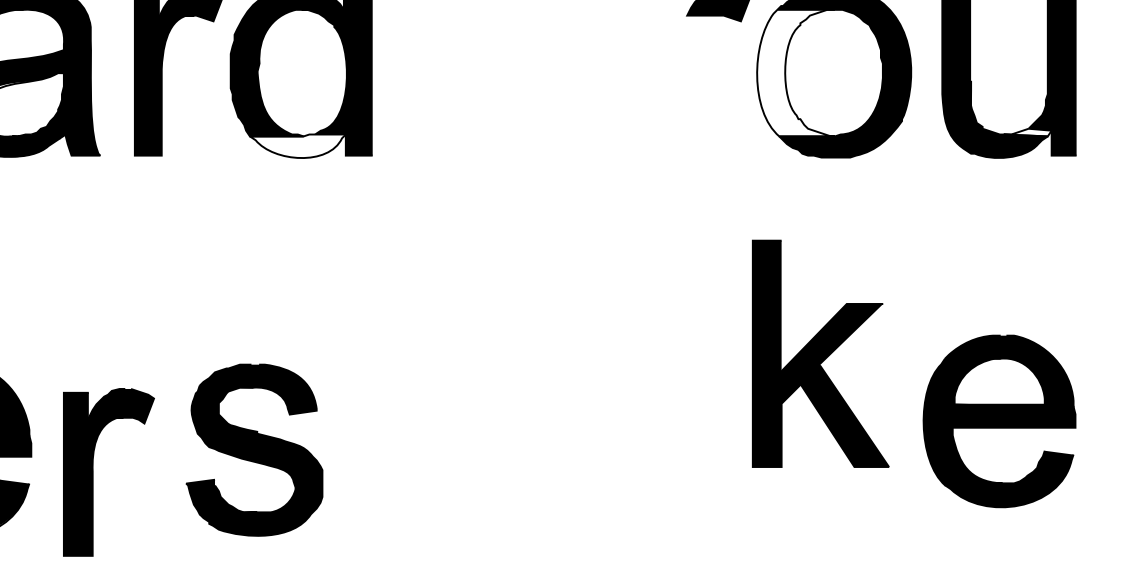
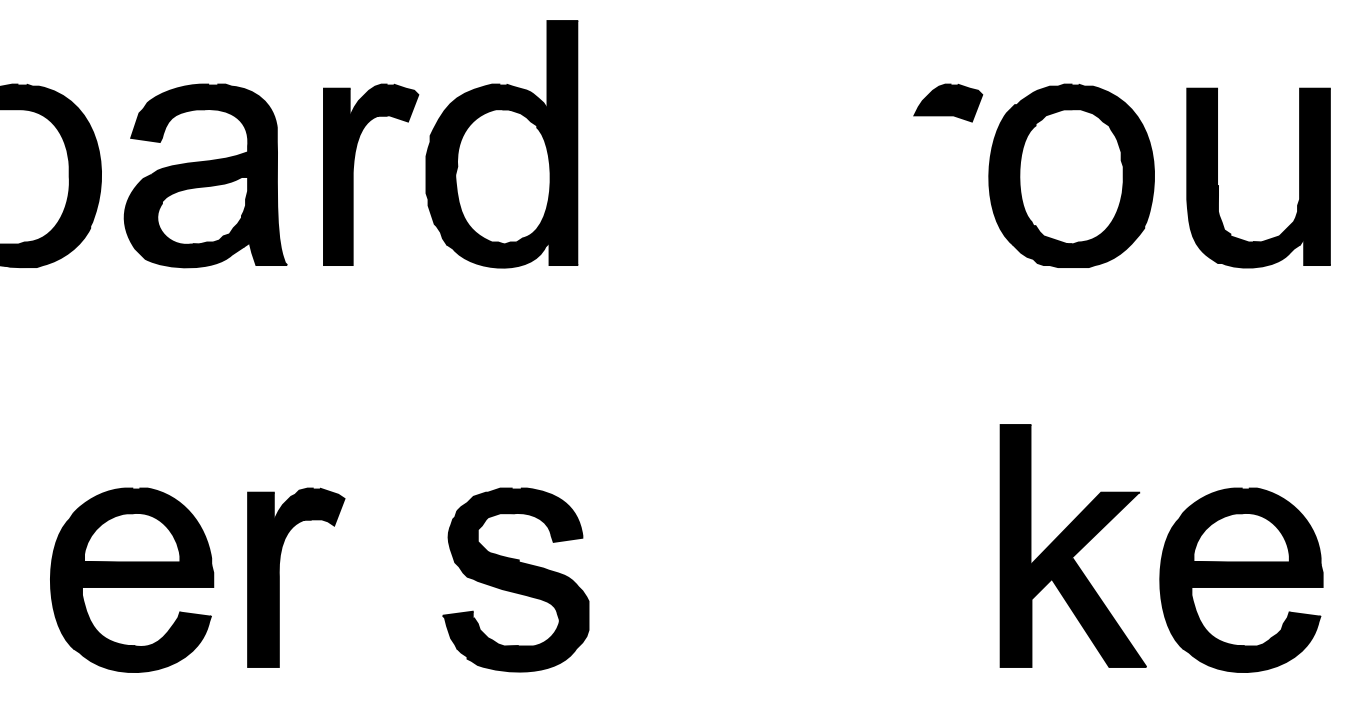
fill: (795, 72) -> (1030, 176), added
fill: (1027, 132) -> (1278, 240), added
fill: (298, 145) -> (498, 254), added
part: (819, 353) -> (1072, 545), moved
part: (999, 420) -> (1241, 579), moved
part: (254, 449) -> (515, 579), moved
part: (93, 472) -> (279, 577), moved

